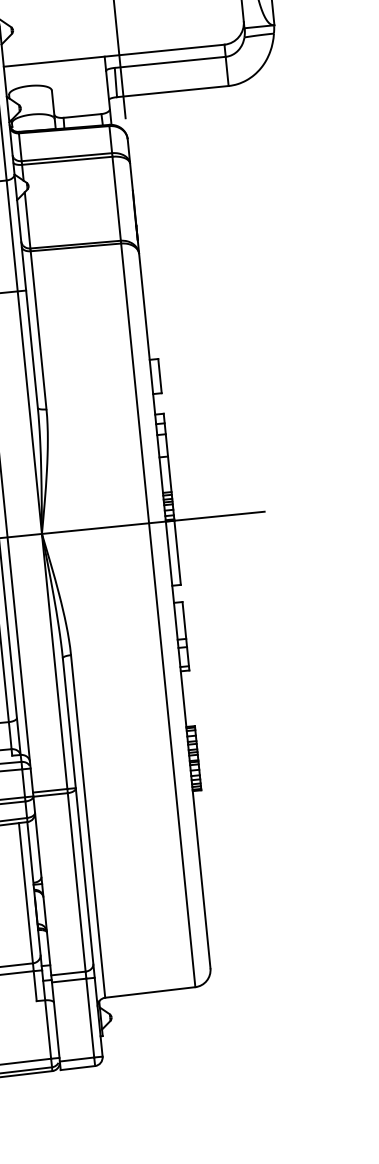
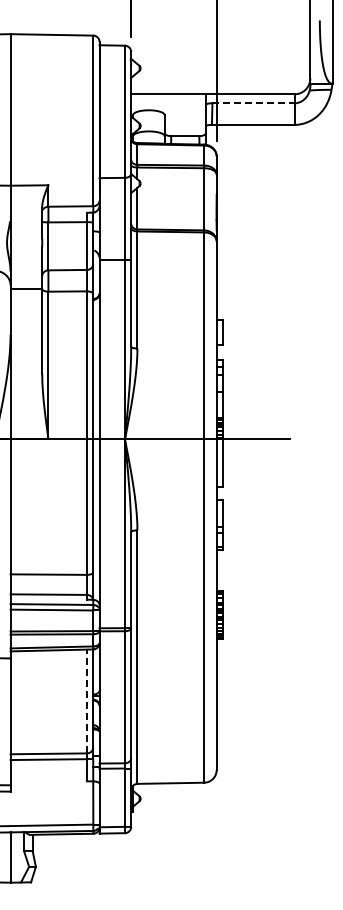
line: (170, 62) -> (253, 103), solid -> dashed
line: (25, 893) -> (86, 701), solid -> dashed

